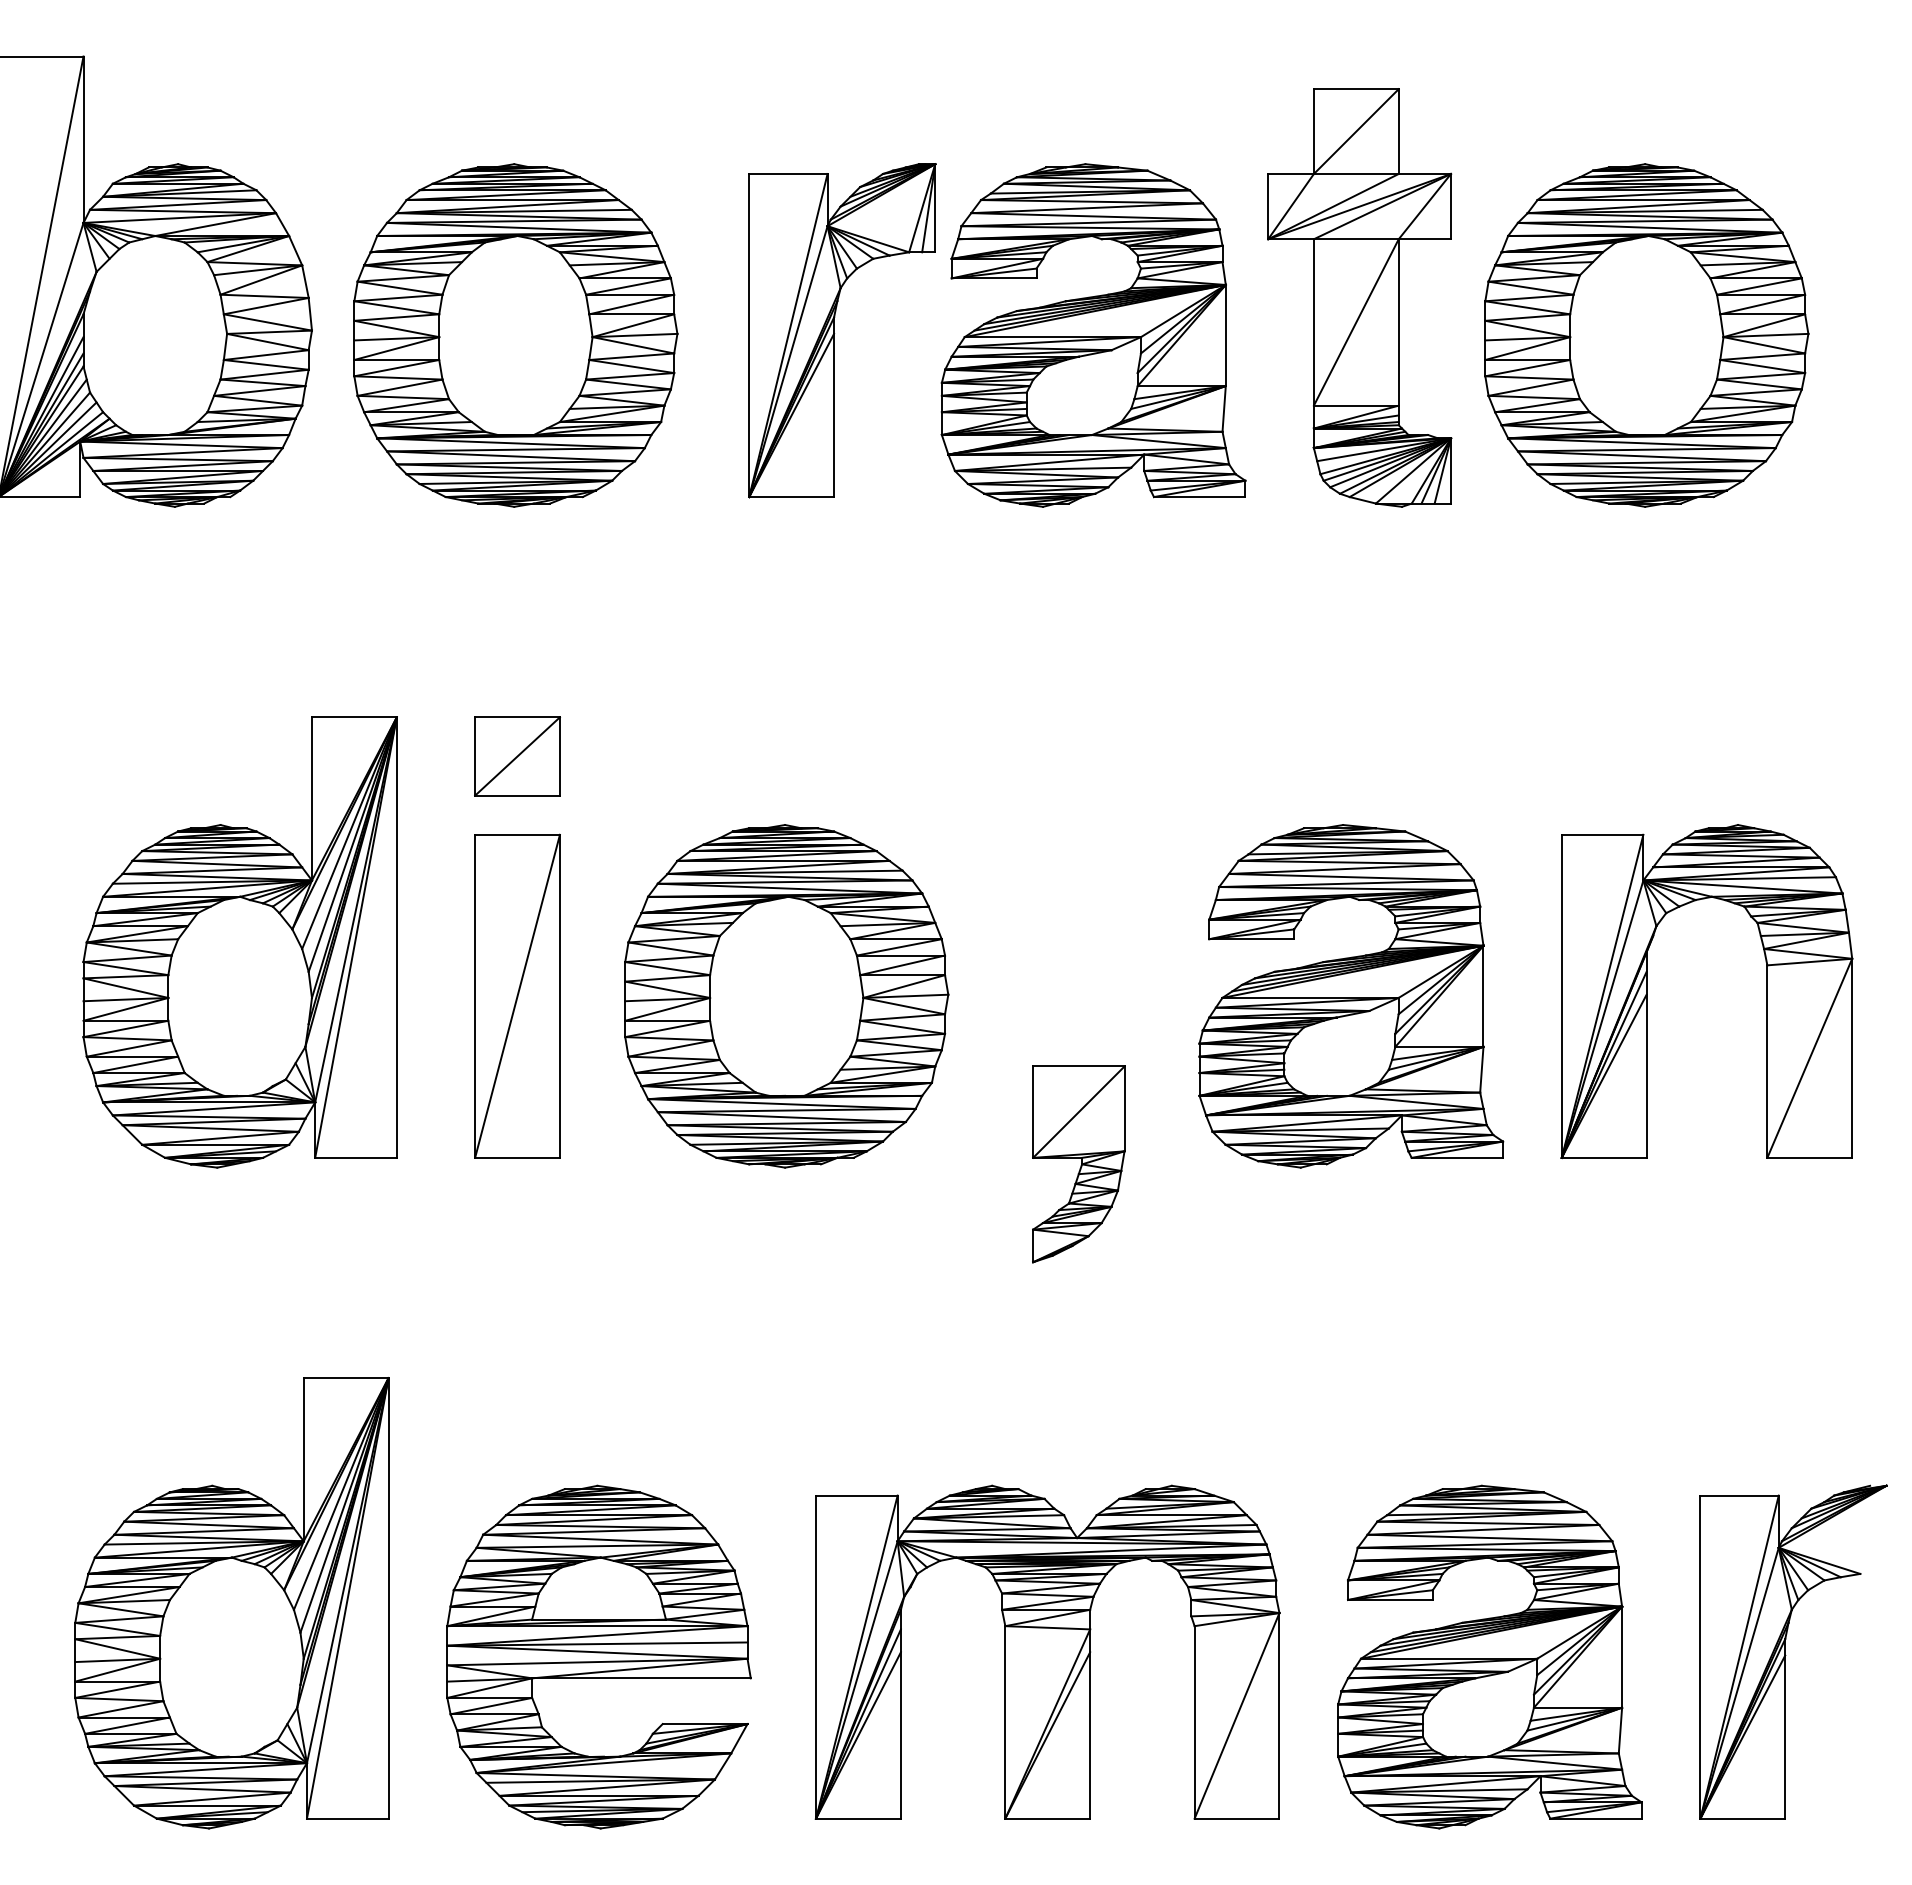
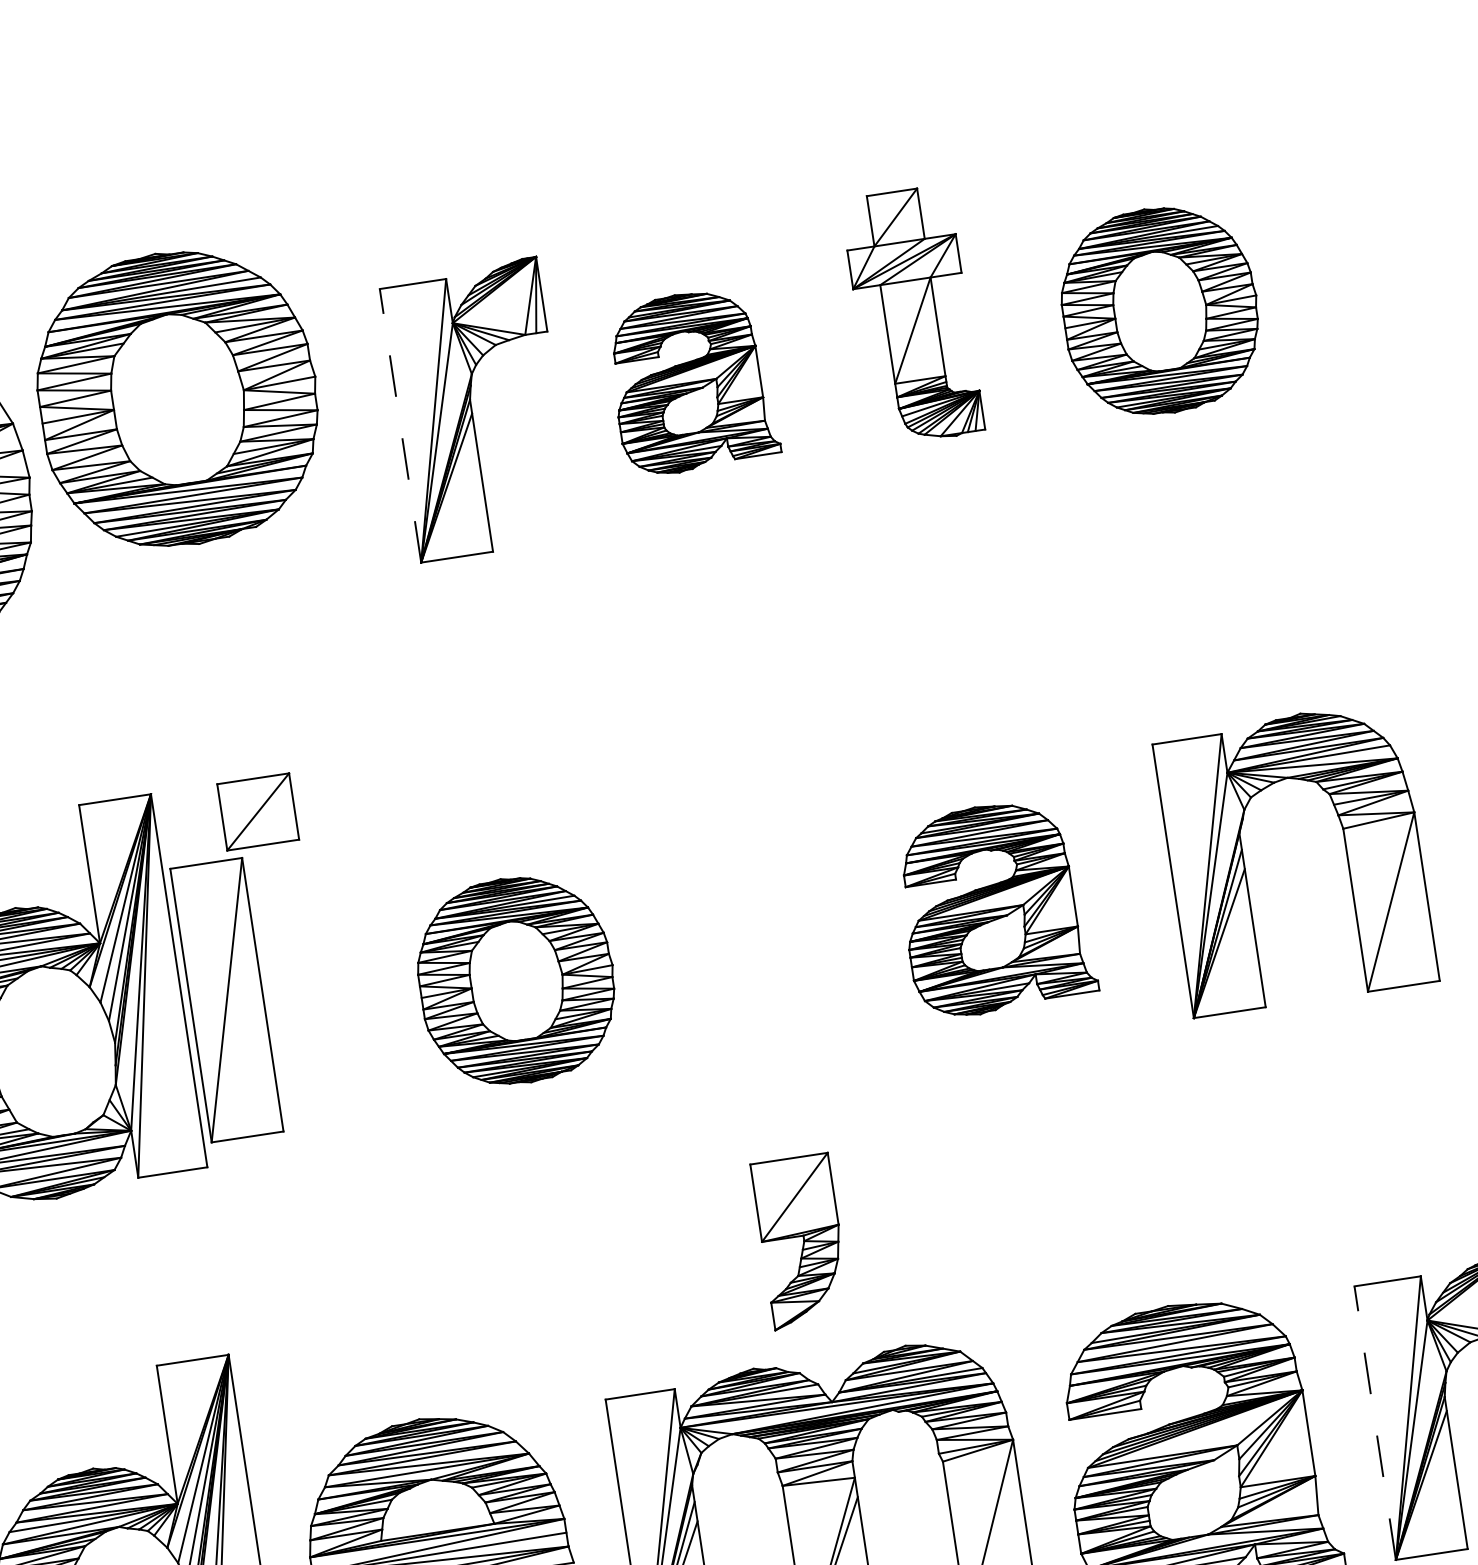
part: (1359, 297) -> (912, 315), size x0.7
part: (515, 335) -> (178, 398), moved
line: (749, 335) -> (400, 425), solid -> dashed
part: (1093, 335) -> (692, 381), size x0.6
part: (1646, 335) -> (1160, 310), size x0.7
part: (517, 995) -> (226, 999), moved
part: (786, 996) -> (516, 980), size x0.7
part: (1351, 996) -> (995, 908), size x0.7
part: (1078, 1164) -> (801, 1241), moved
line: (1700, 1657) -> (1375, 1423), solid -> dashed

